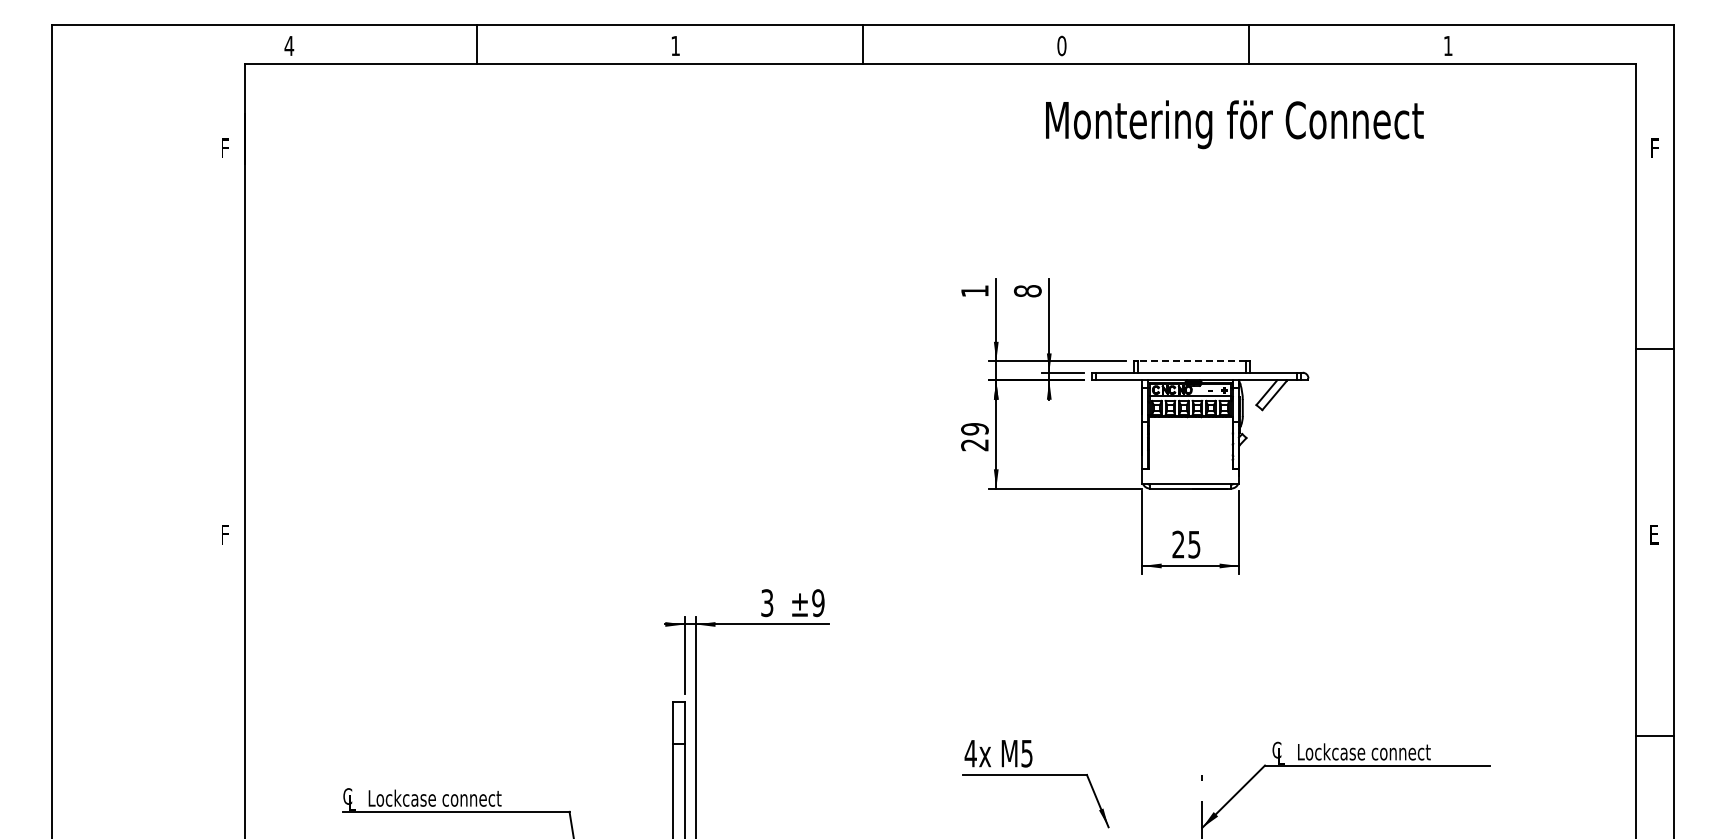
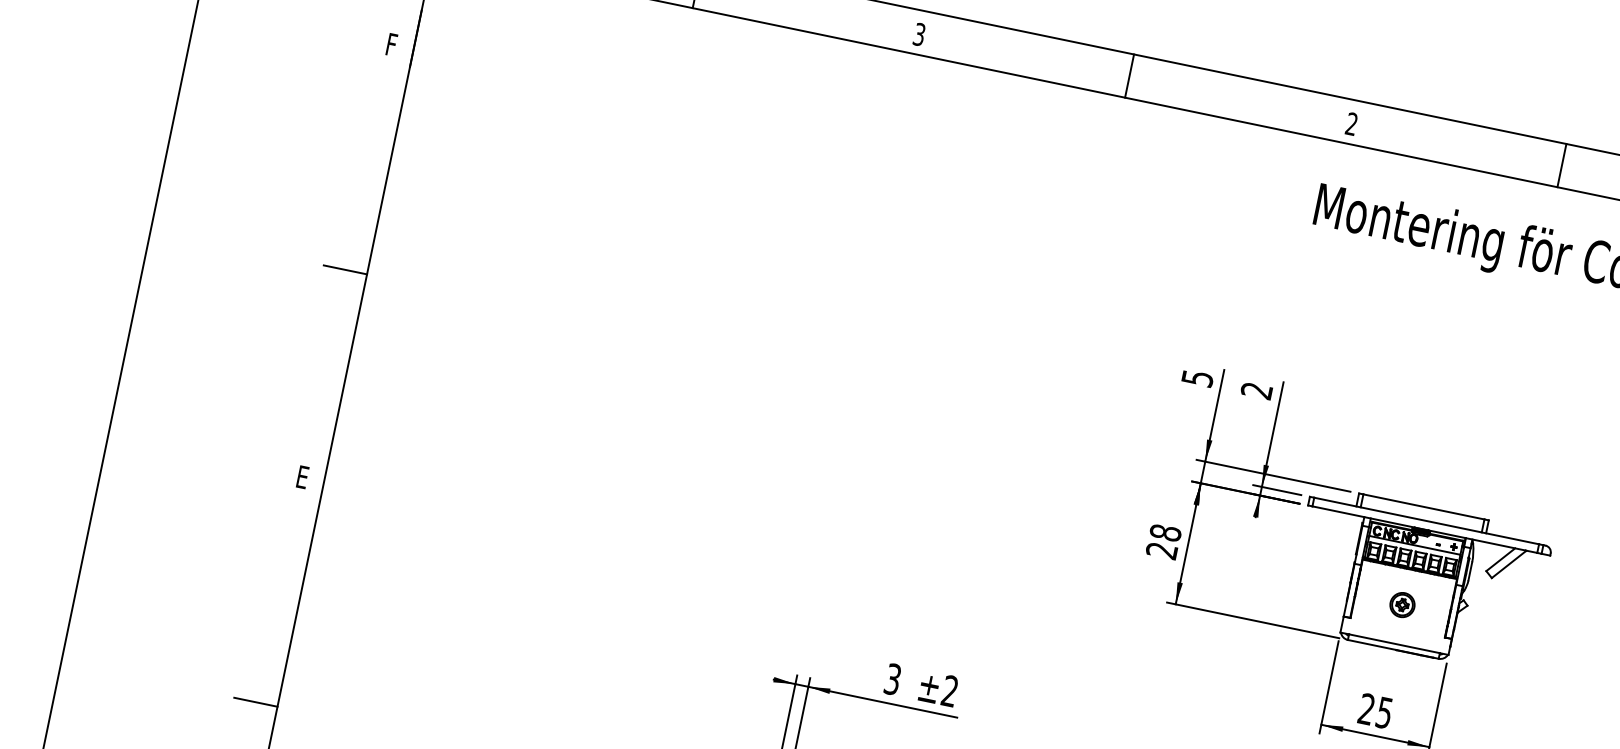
text: (675, 45) -> (919, 34), 1 -> 3
text: (1061, 45) -> (1351, 123), 0 -> 2
text: (974, 291) -> (1197, 378), 1 -> 5
text: (1027, 291) -> (1256, 390), 8 -> 2
line: (225, 349) -> (345, 269), added
line: (1191, 361) -> (1423, 507), dashed -> solid
text: (974, 429) -> (1165, 533), 29 -> 28
part: (1190, 448) -> (1402, 604), added
text: (226, 534) -> (303, 477), F -> E
text: (818, 603) -> (950, 691), ±9 -> ±2
line: (225, 735) -> (255, 701), added

